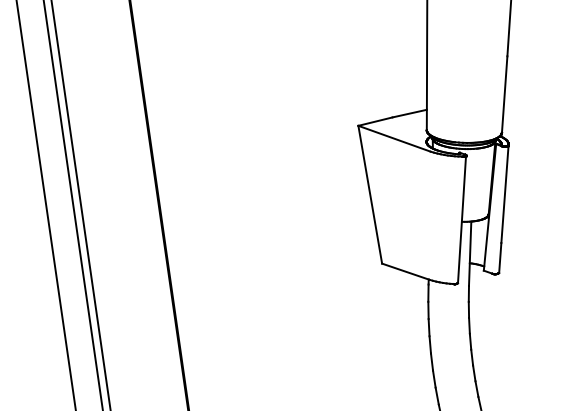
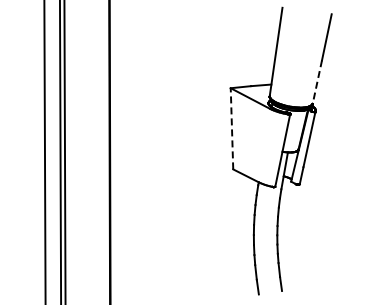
line: (504, 95) -> (317, 82), solid -> dashed
line: (369, 194) -> (231, 128), solid -> dashed

